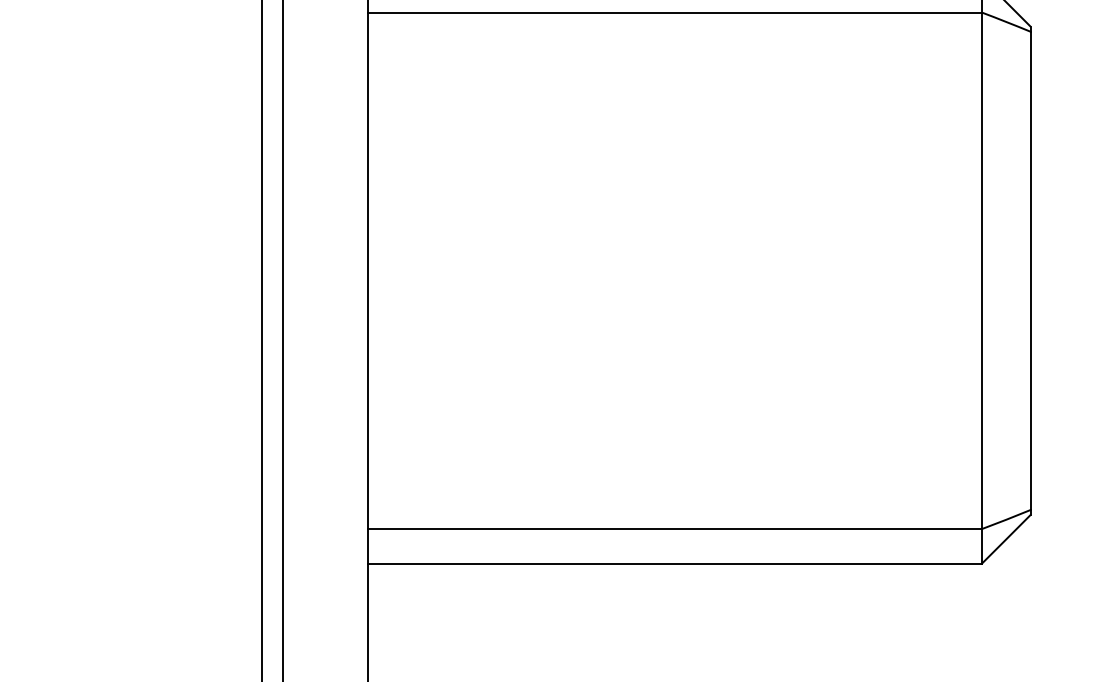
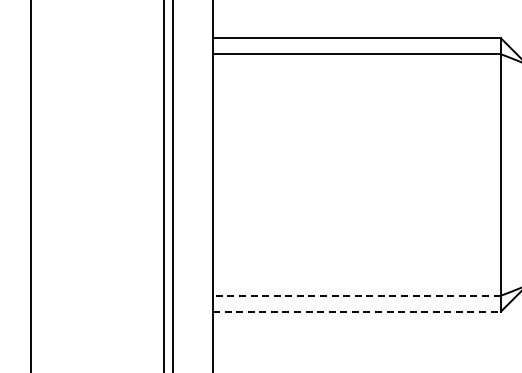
line: (674, 528) -> (356, 295), solid -> dashed
line: (674, 564) -> (356, 312), solid -> dashed

